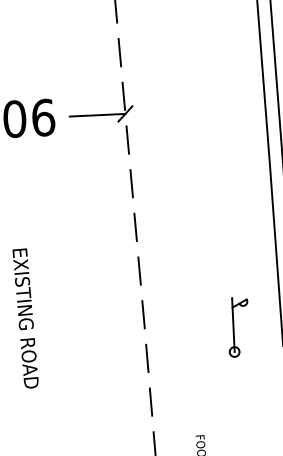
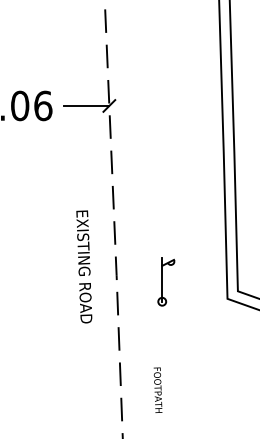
text: (25, 318) -> (84, 266), moved
part: (238, 326) -> (166, 281), moved

